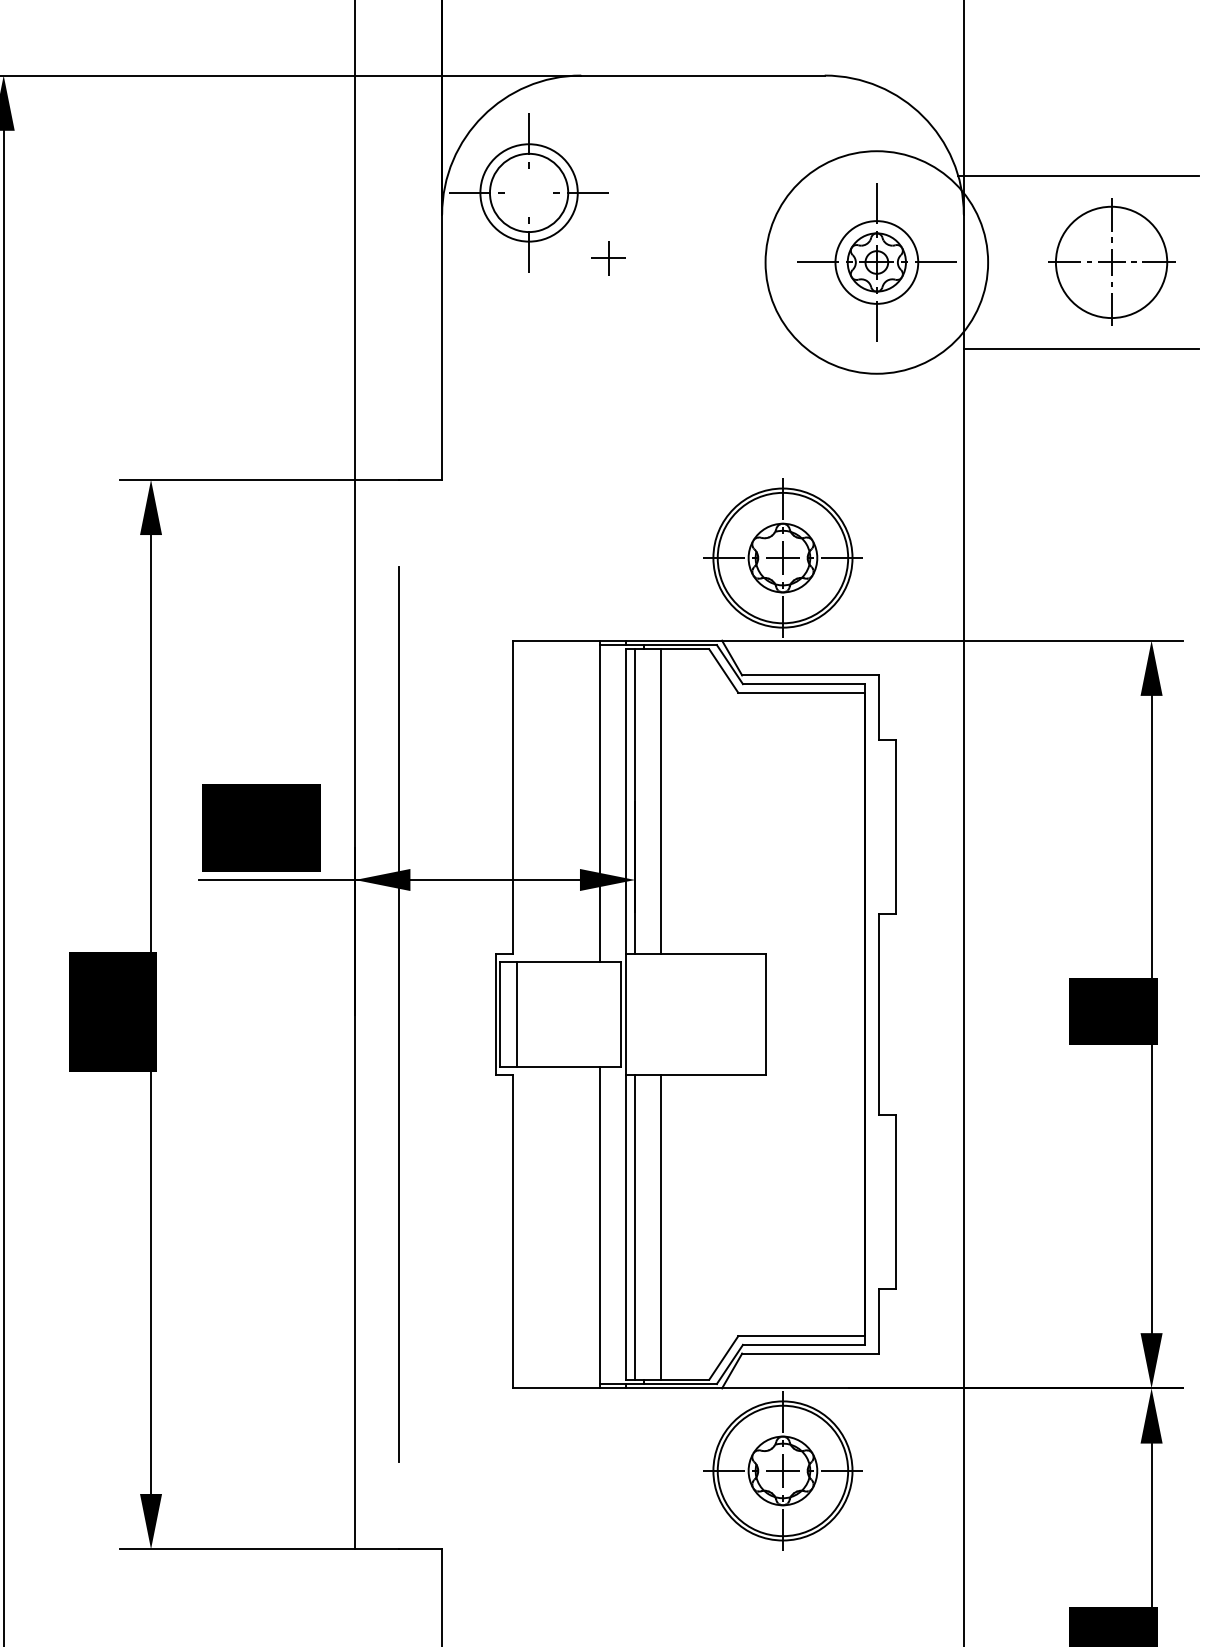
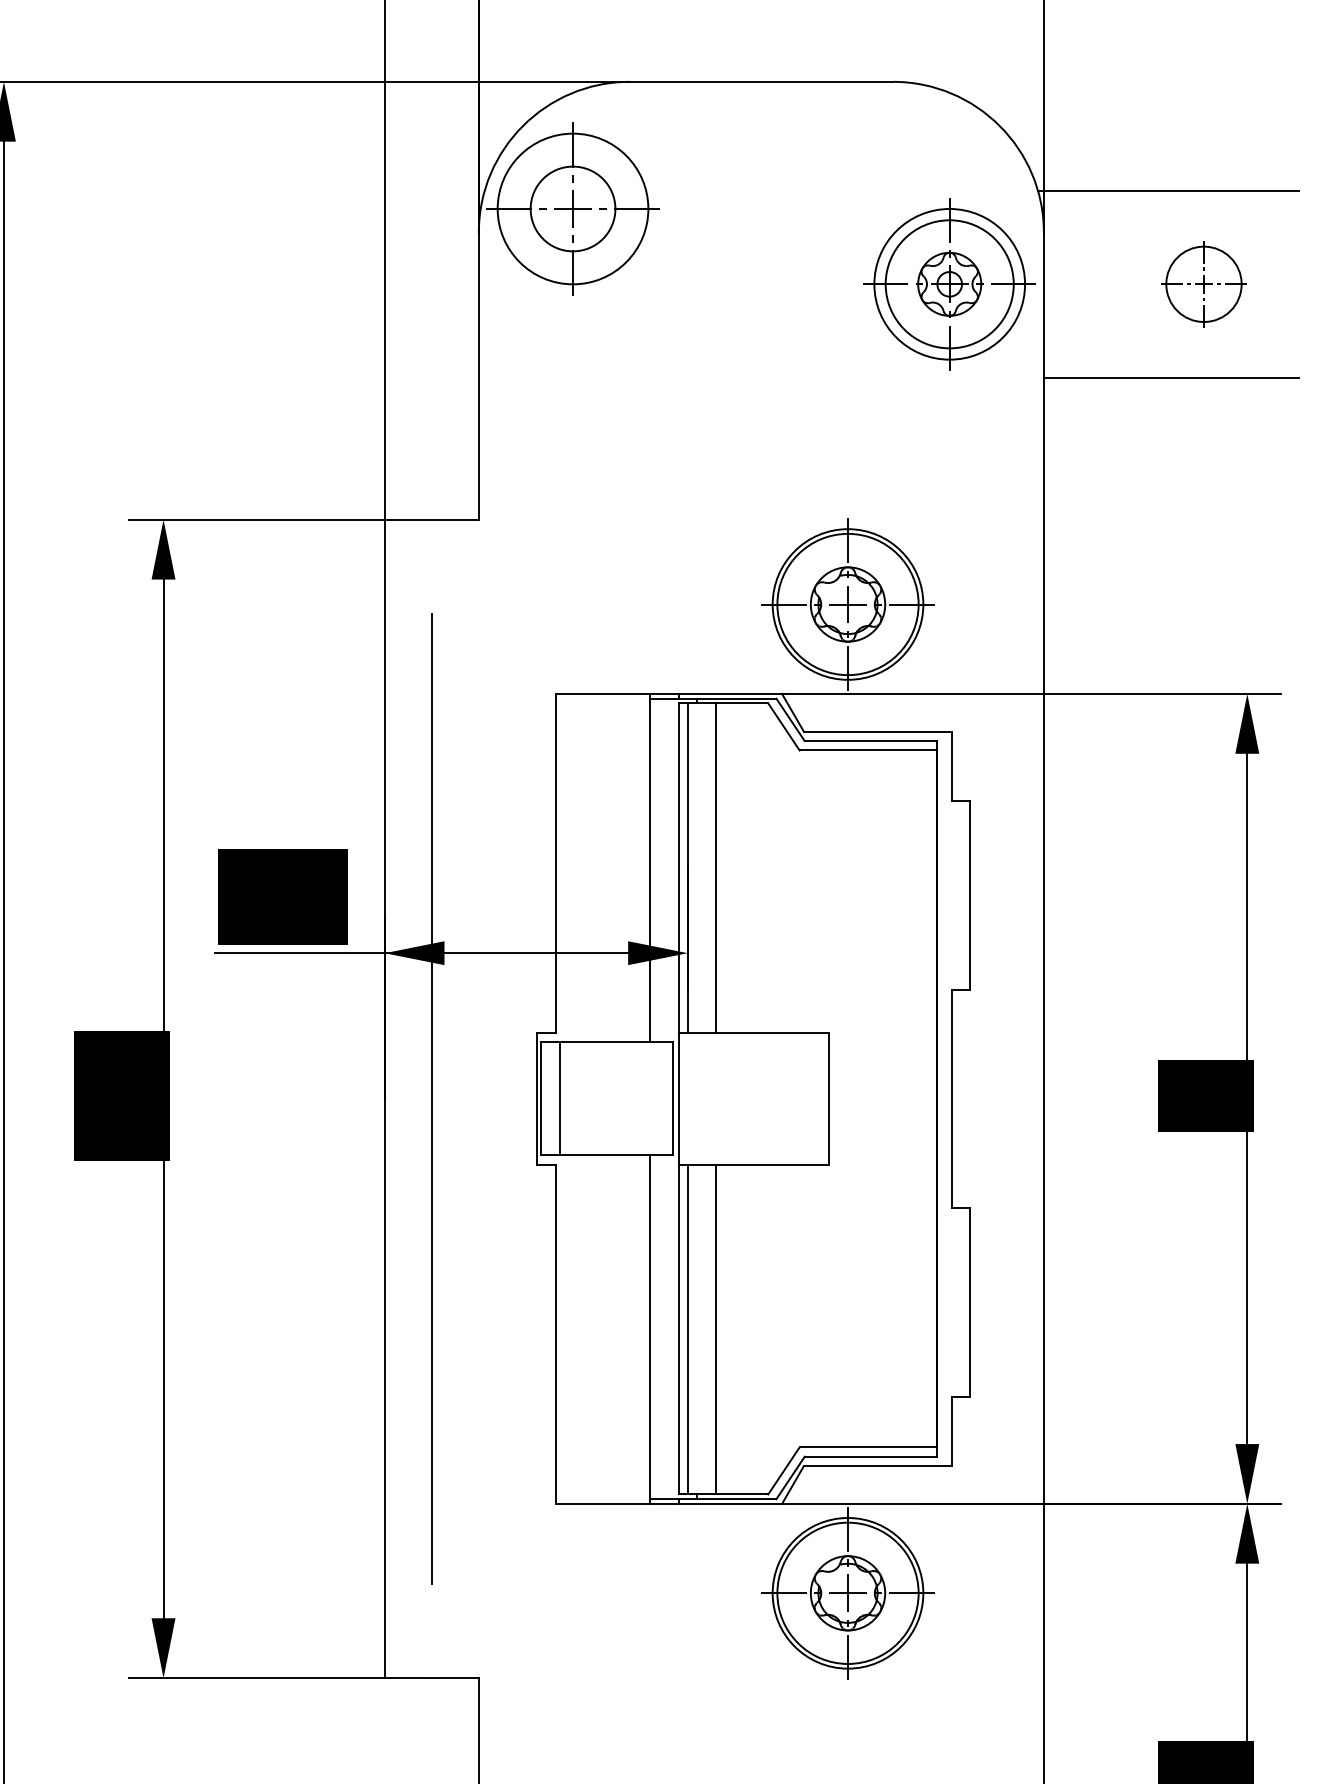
circle: (528, 192) -> (572, 208), size x1.43
part: (607, 258) -> (572, 208), moved
circle: (876, 262) -> (949, 284), size x0.62
circle: (876, 262) -> (949, 284), size x1.43
part: (1111, 262) -> (1203, 284), size x0.62

